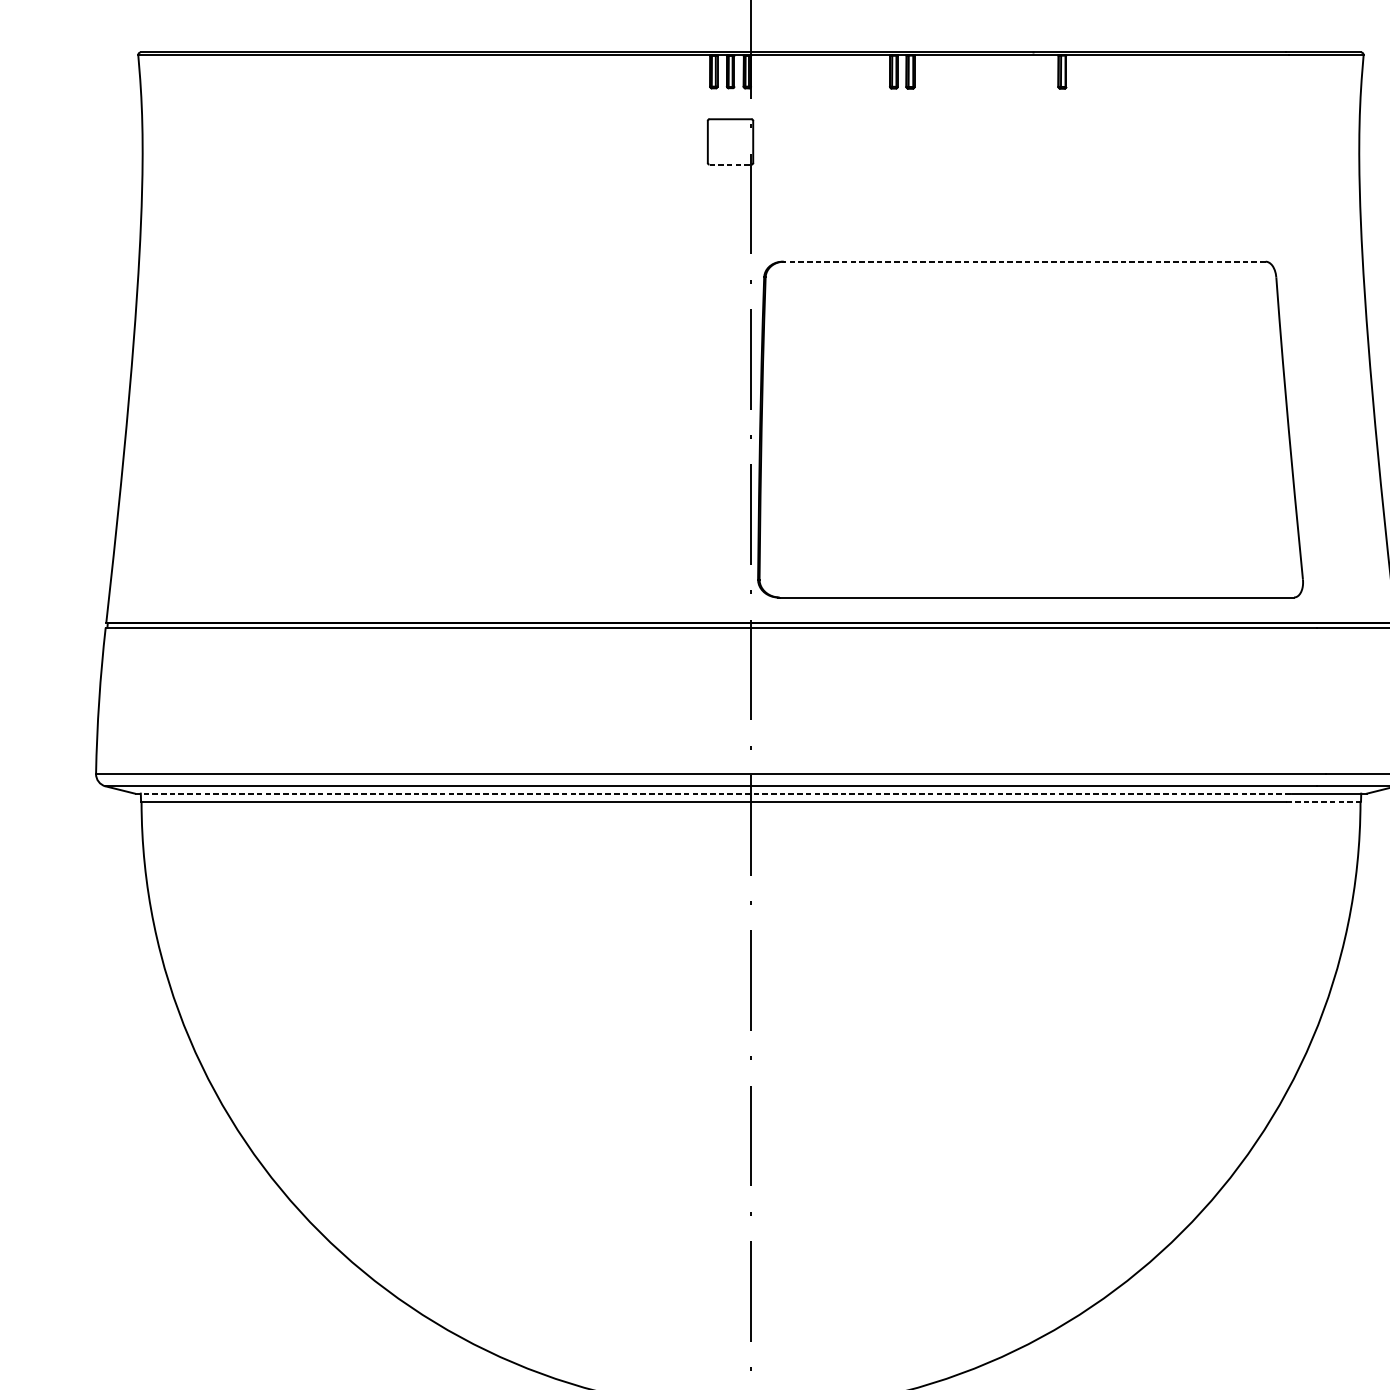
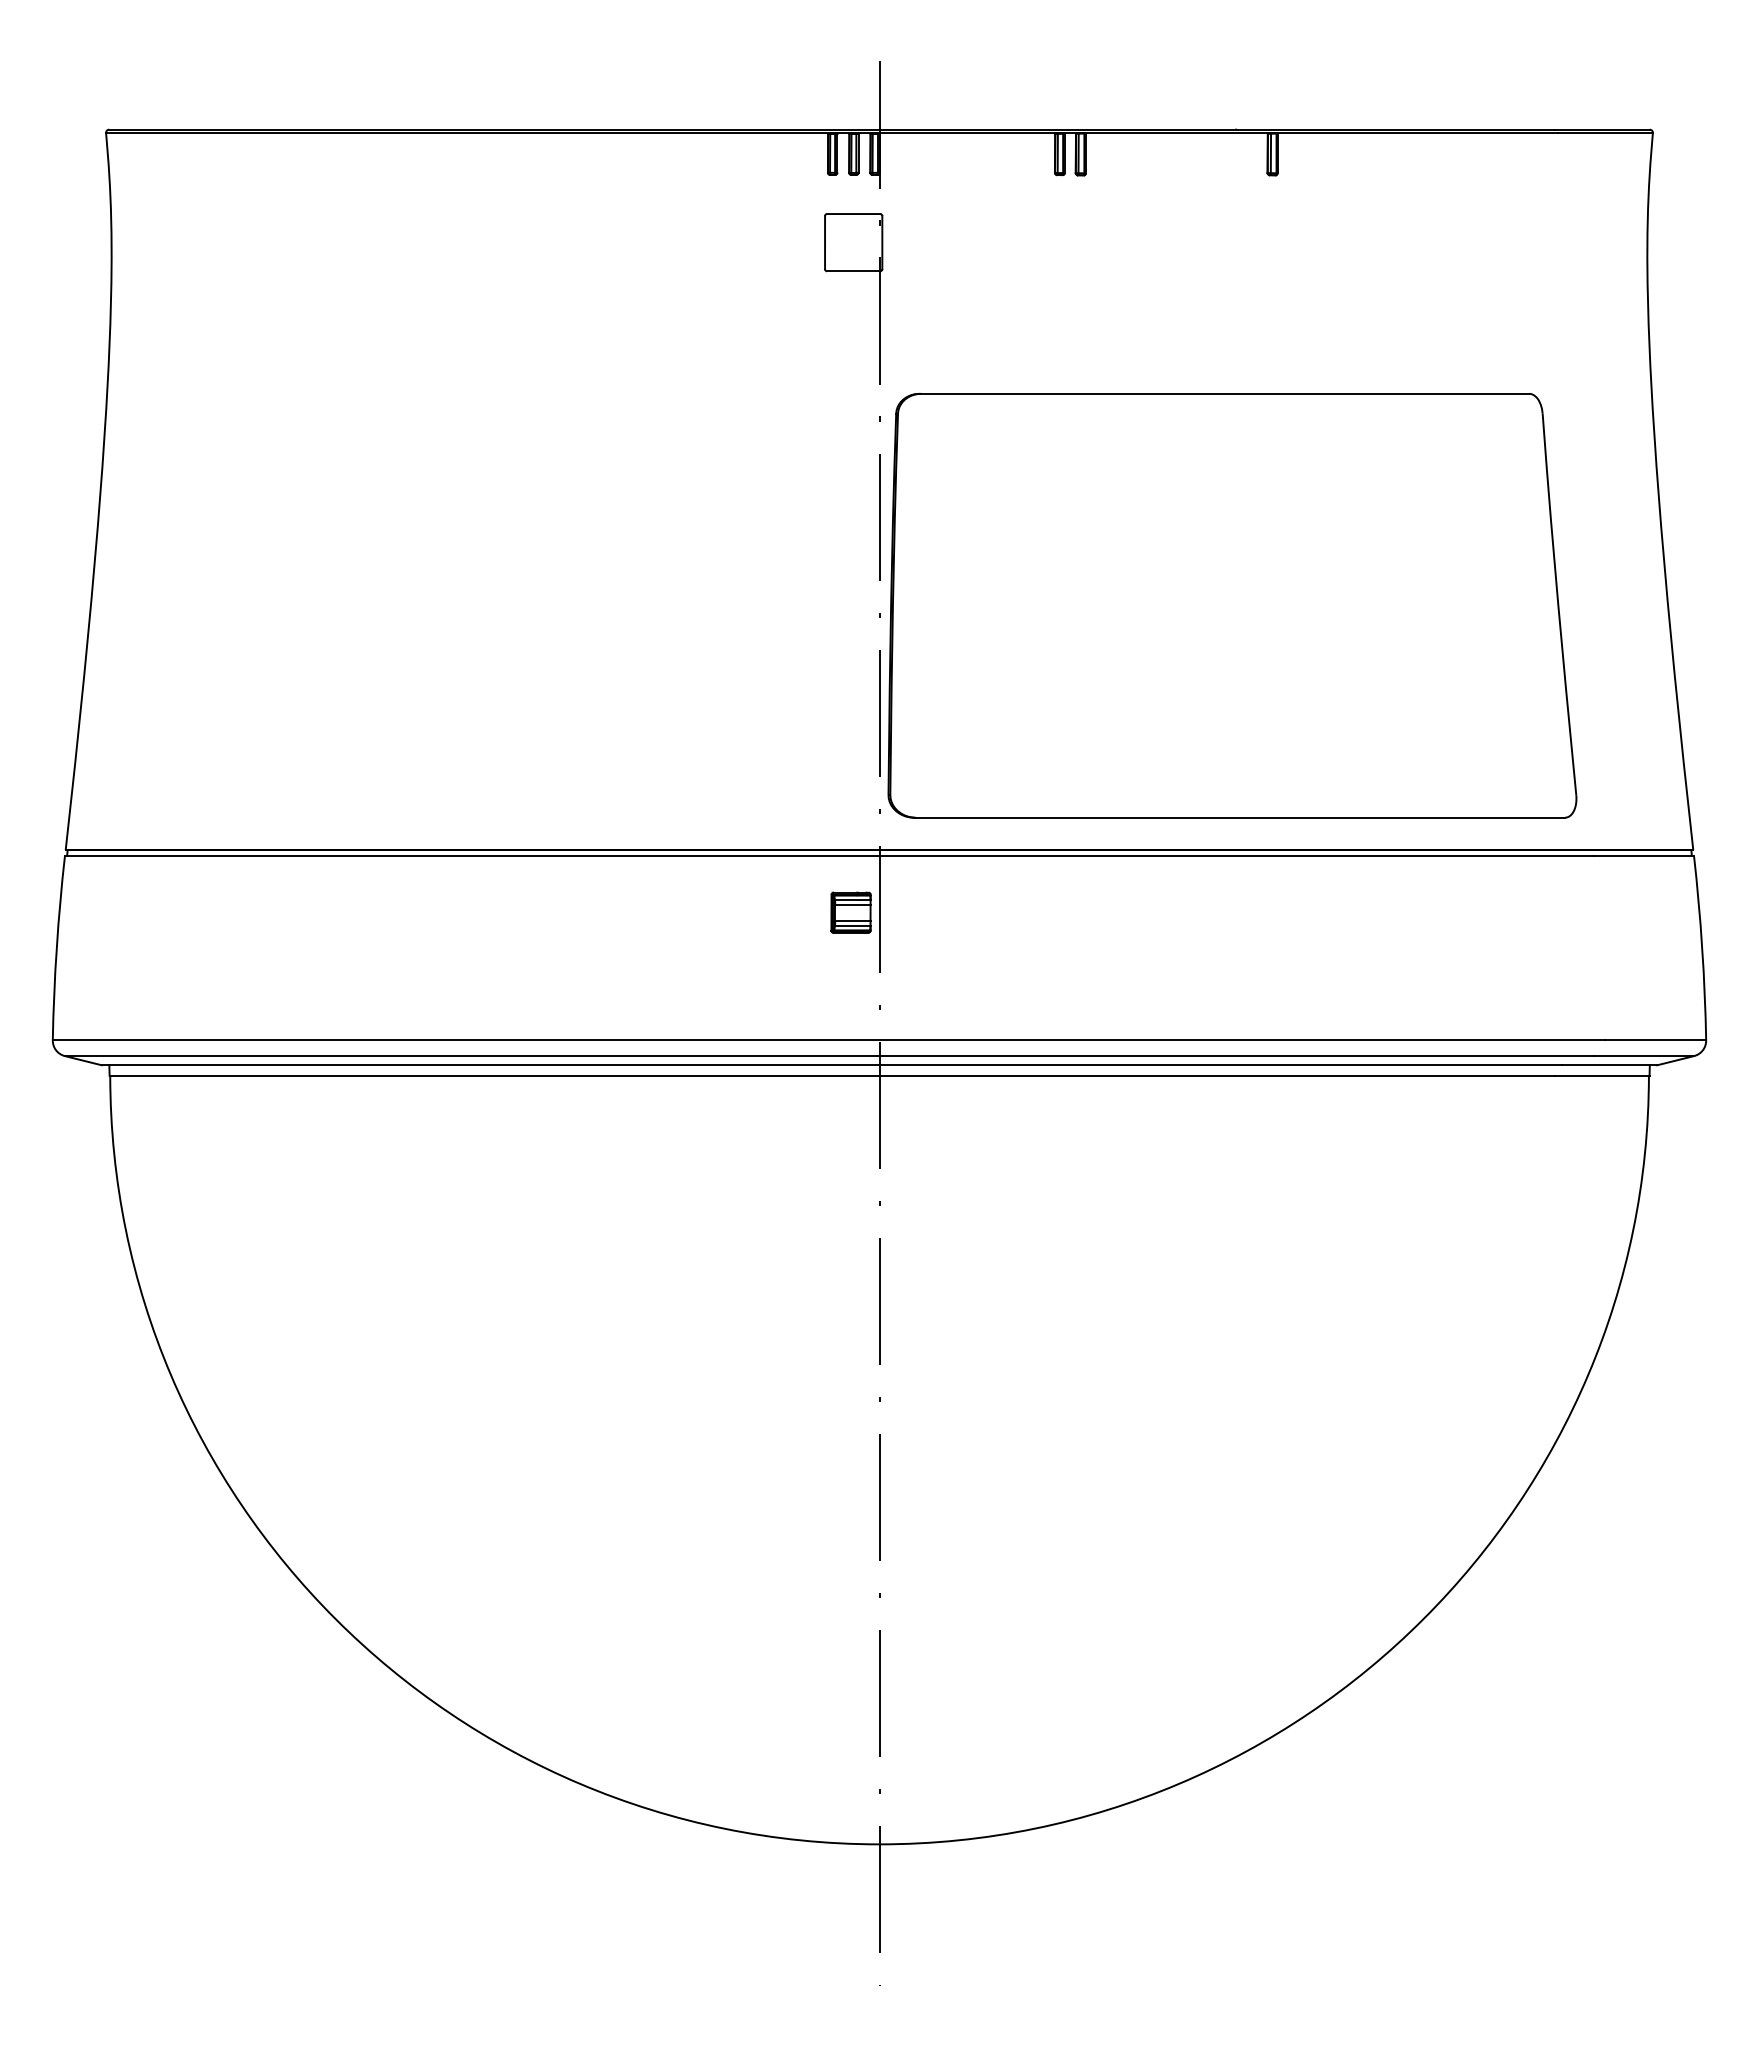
line: (730, 164) -> (853, 271), dashed -> solid
line: (1024, 261) -> (1224, 393), dashed -> solid
part: (727, 672) -> (850, 912), added
line: (713, 793) -> (832, 1065), dashed -> solid
line: (1323, 801) -> (1602, 1075), dashed -> solid

